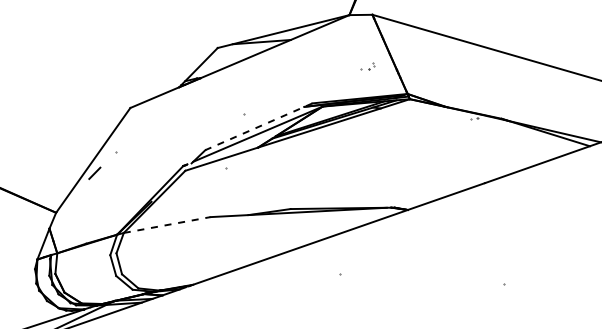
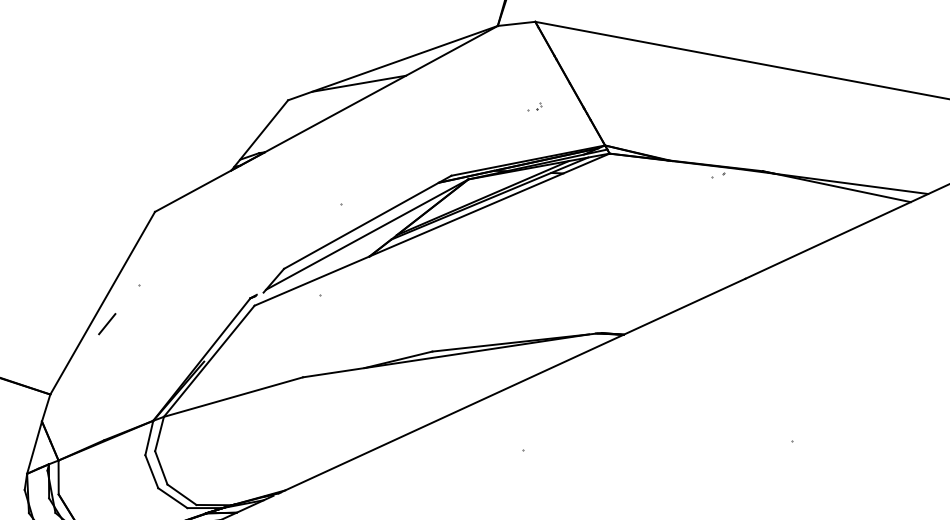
part: (367, 66) -> (535, 106), size x0.62
line: (258, 126) -> (366, 221), dashed -> solid
line: (167, 224) -> (233, 396), dashed -> solid

